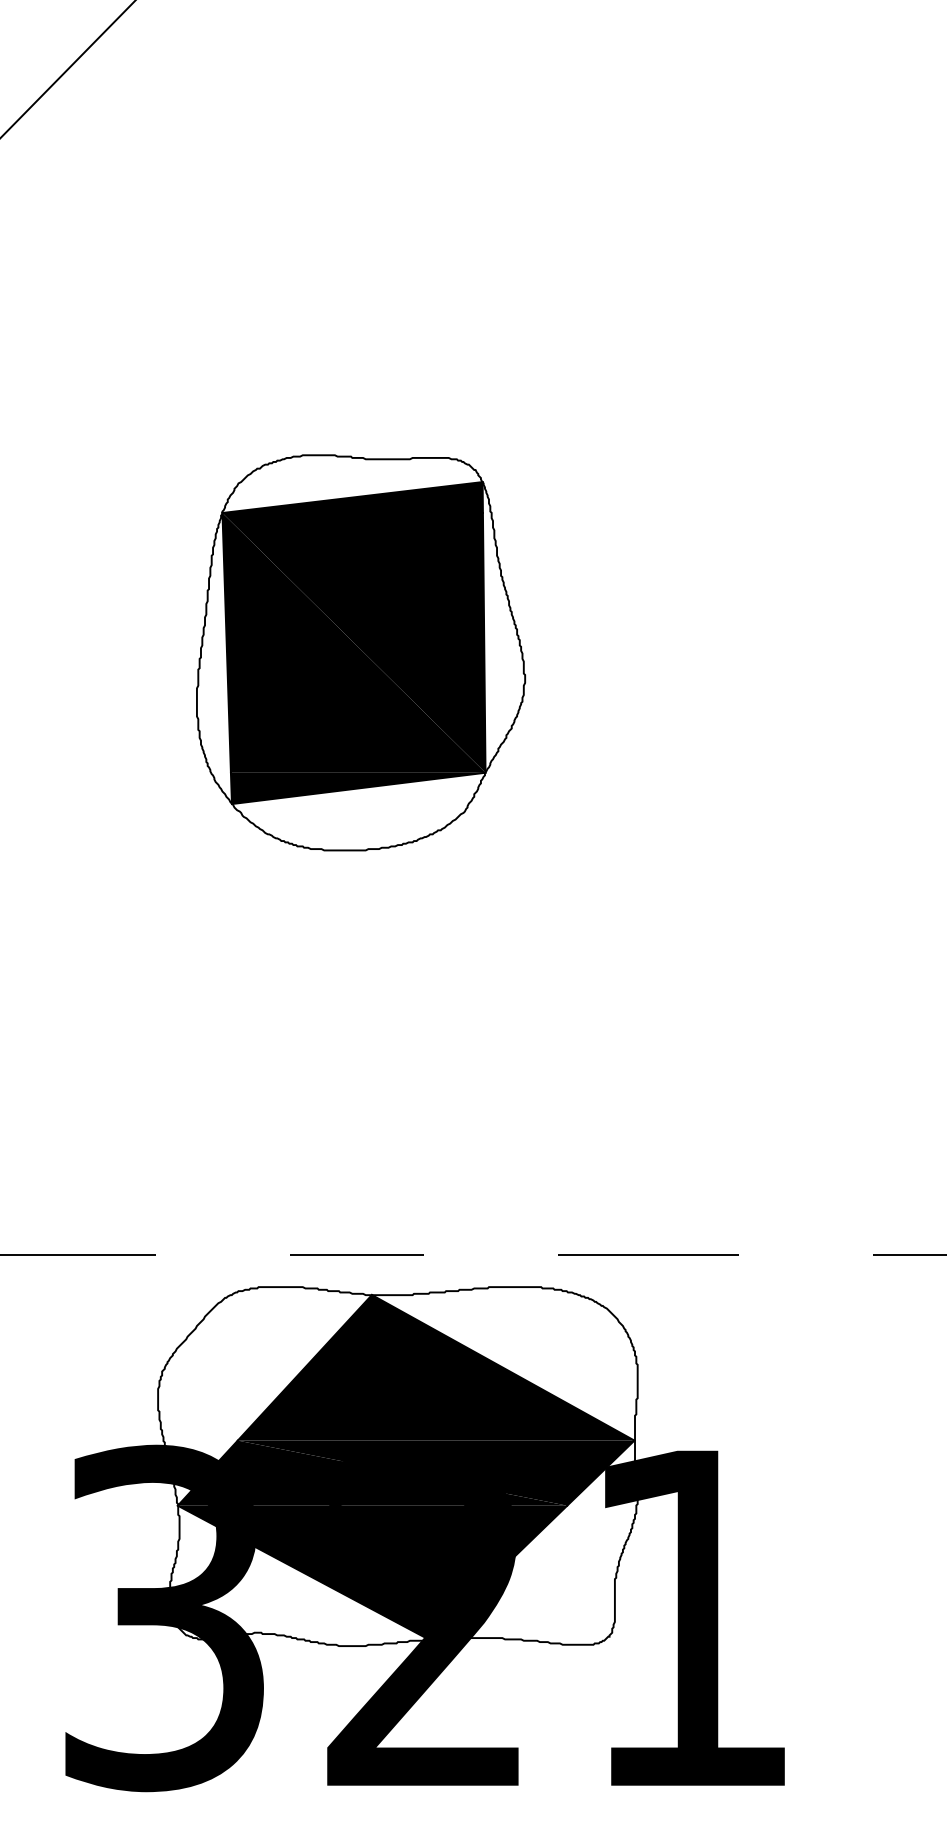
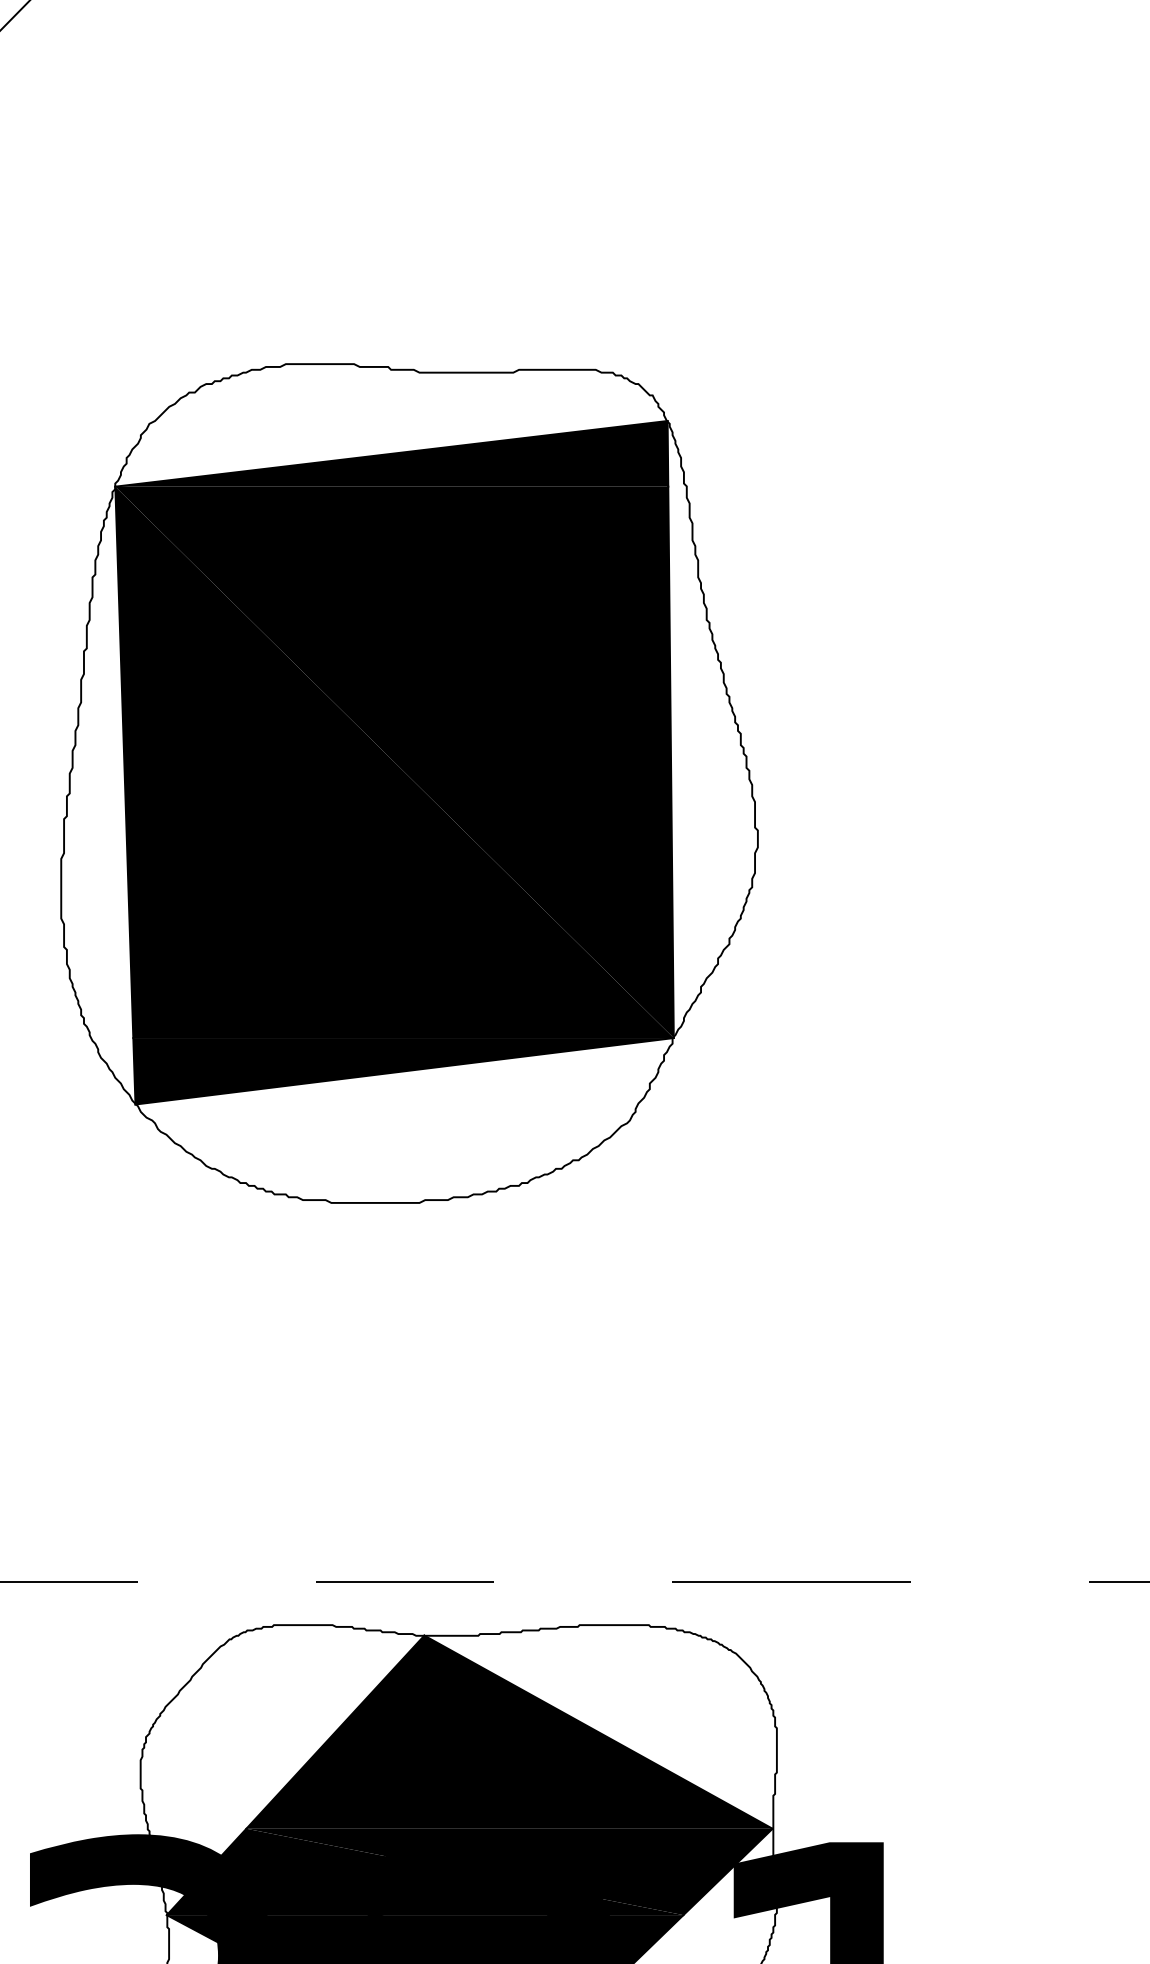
part: (361, 652) -> (410, 783), size x1.6

